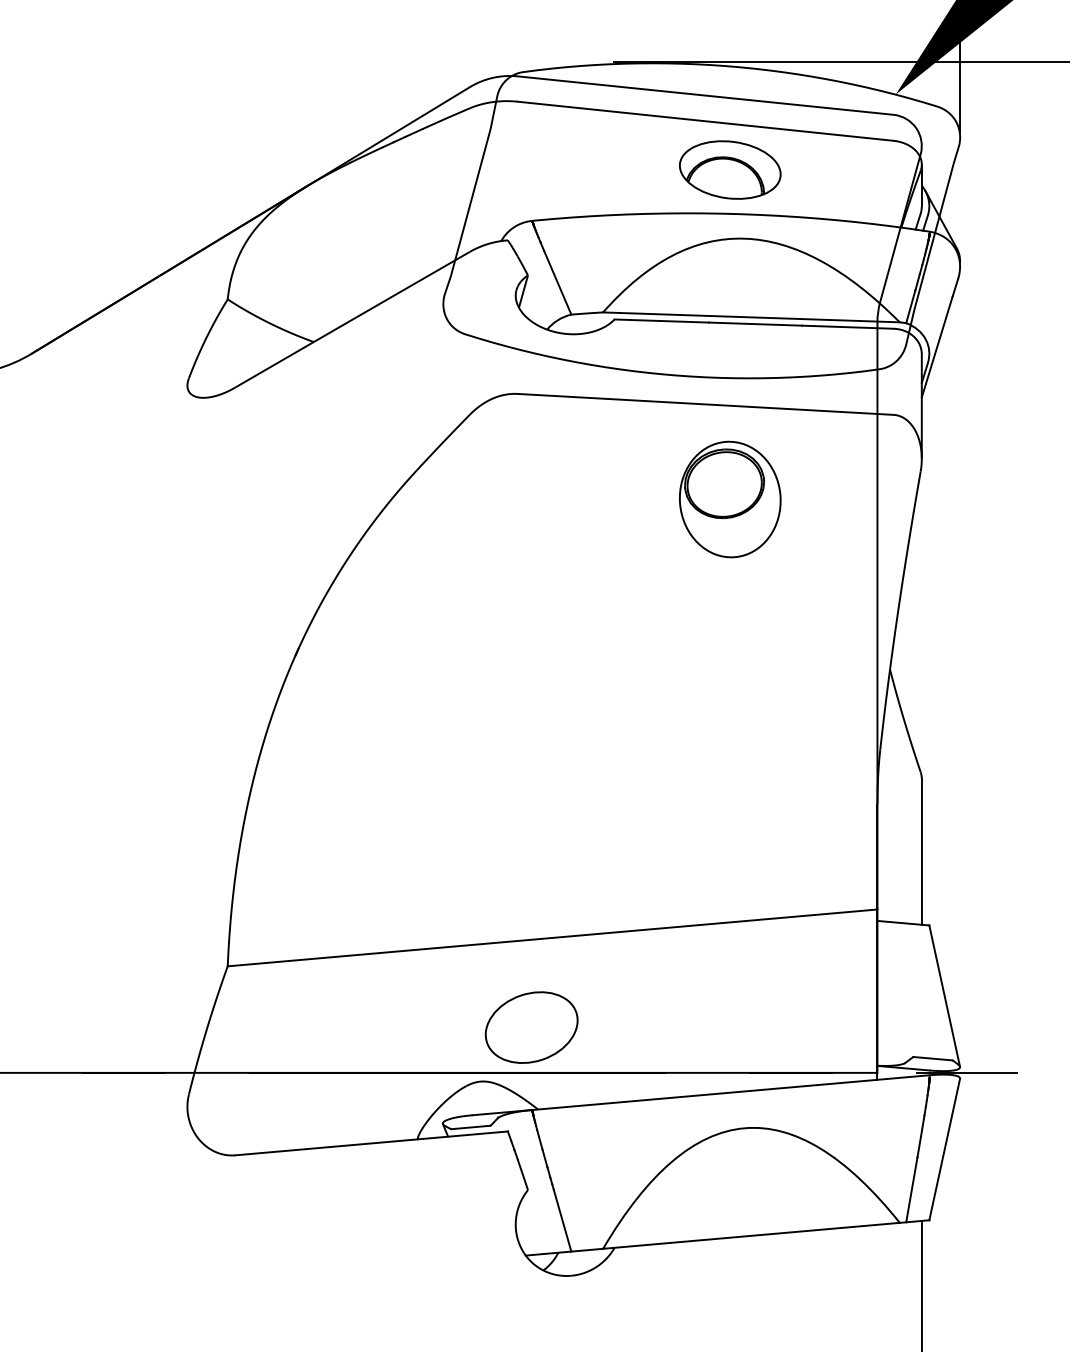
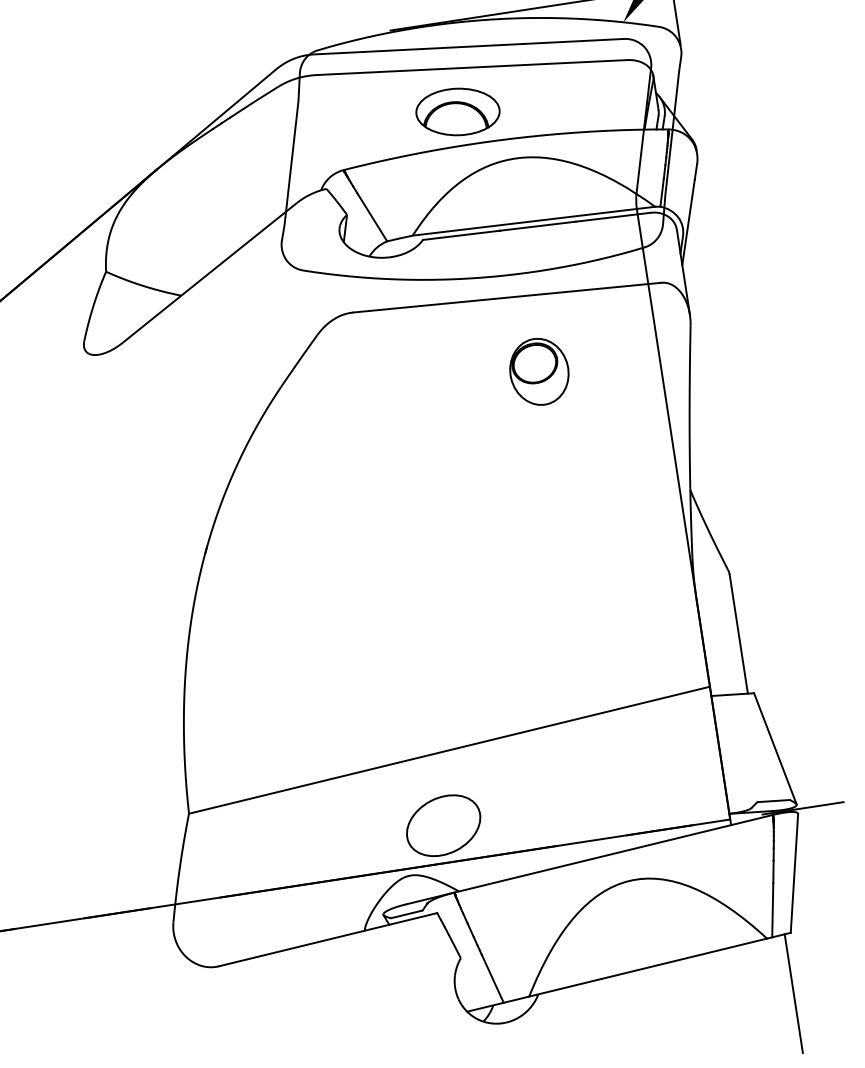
part: (730, 169) -> (458, 111), moved
part: (730, 499) -> (539, 371), size x0.7

